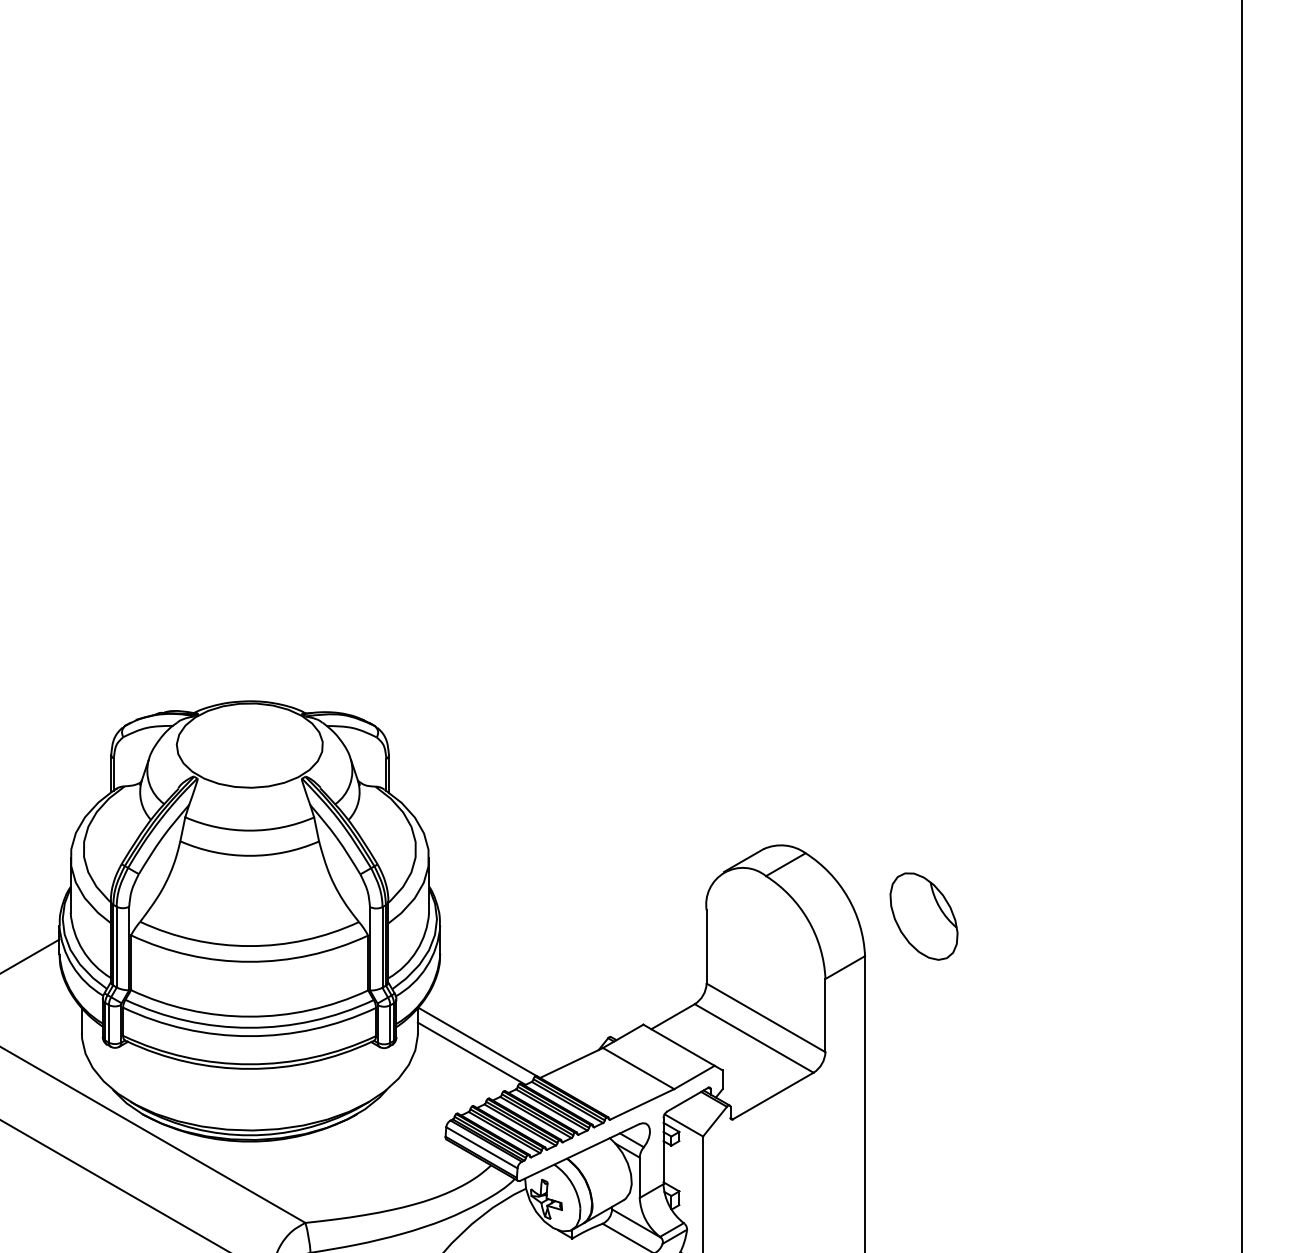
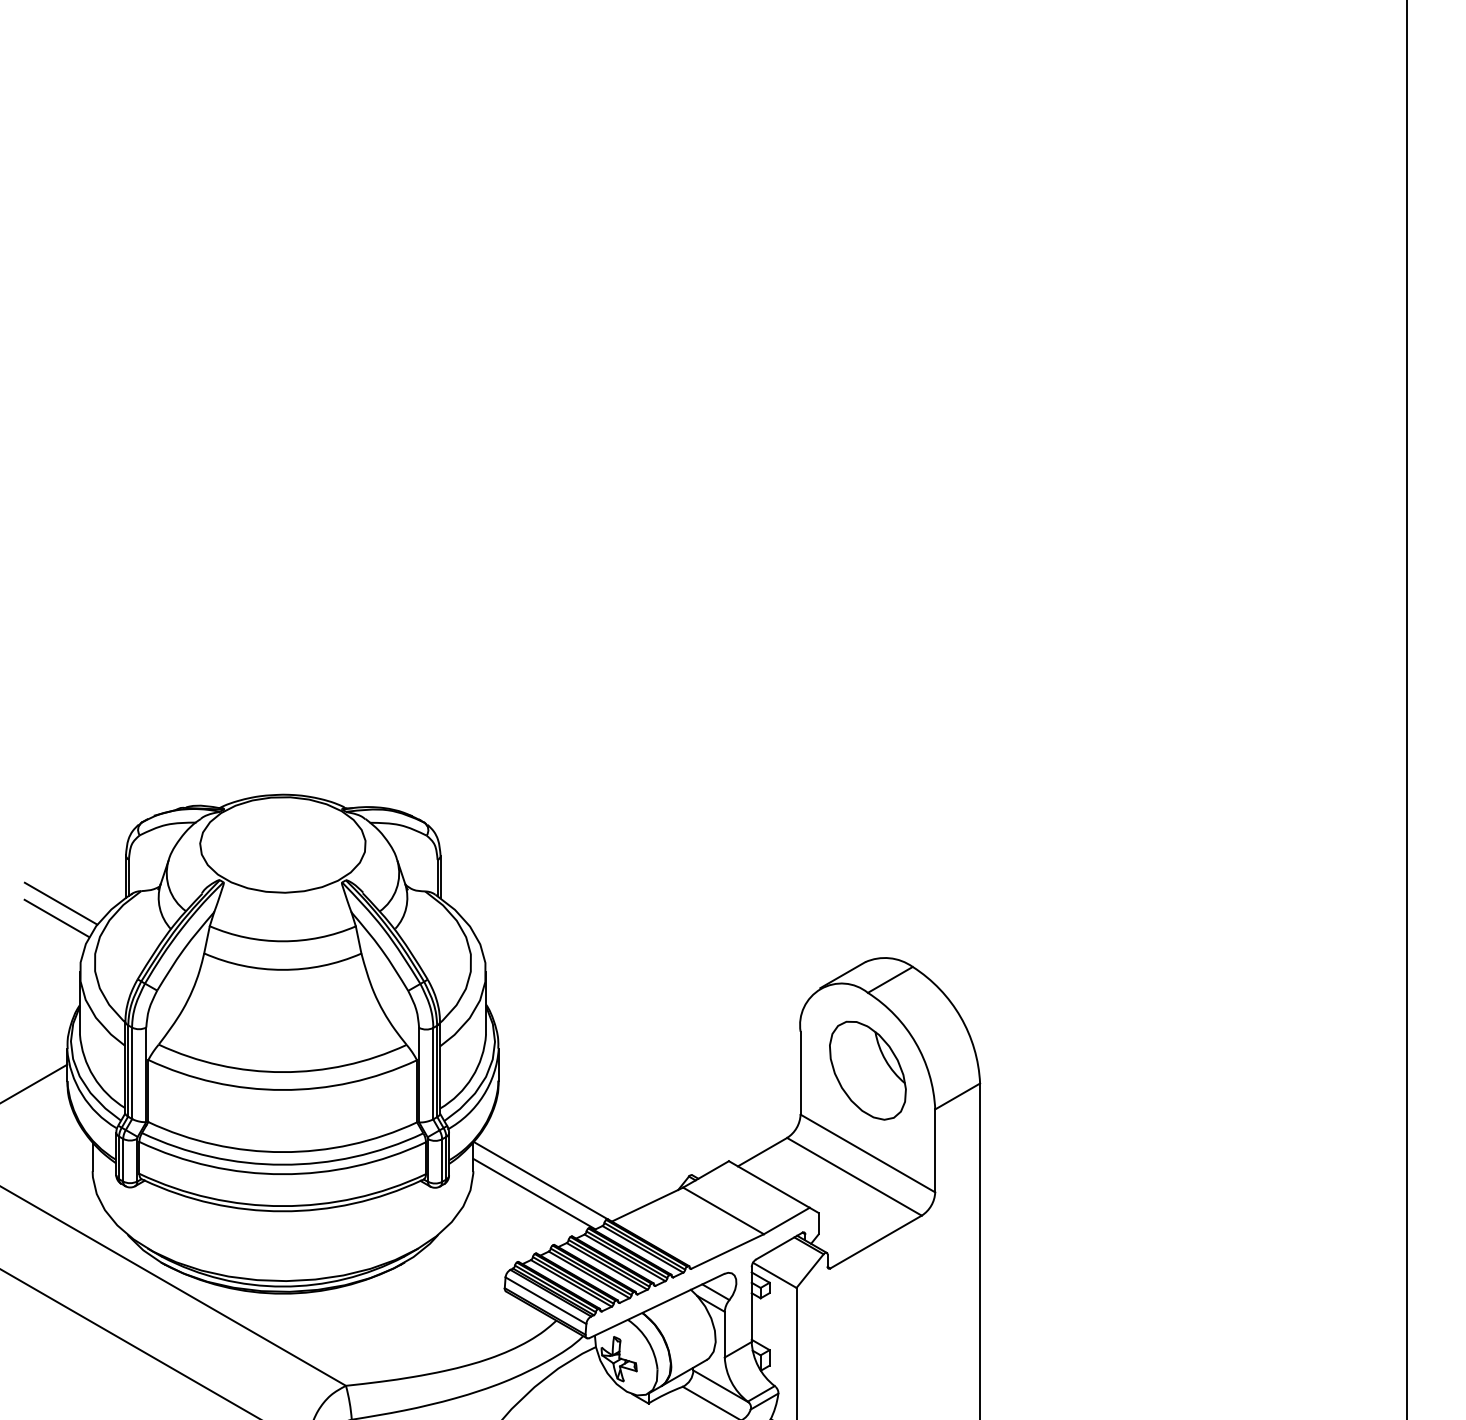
line: (53, 797) -> (60, 903), added
line: (49, 810) -> (56, 918), added
part: (923, 916) -> (867, 1070), moved

